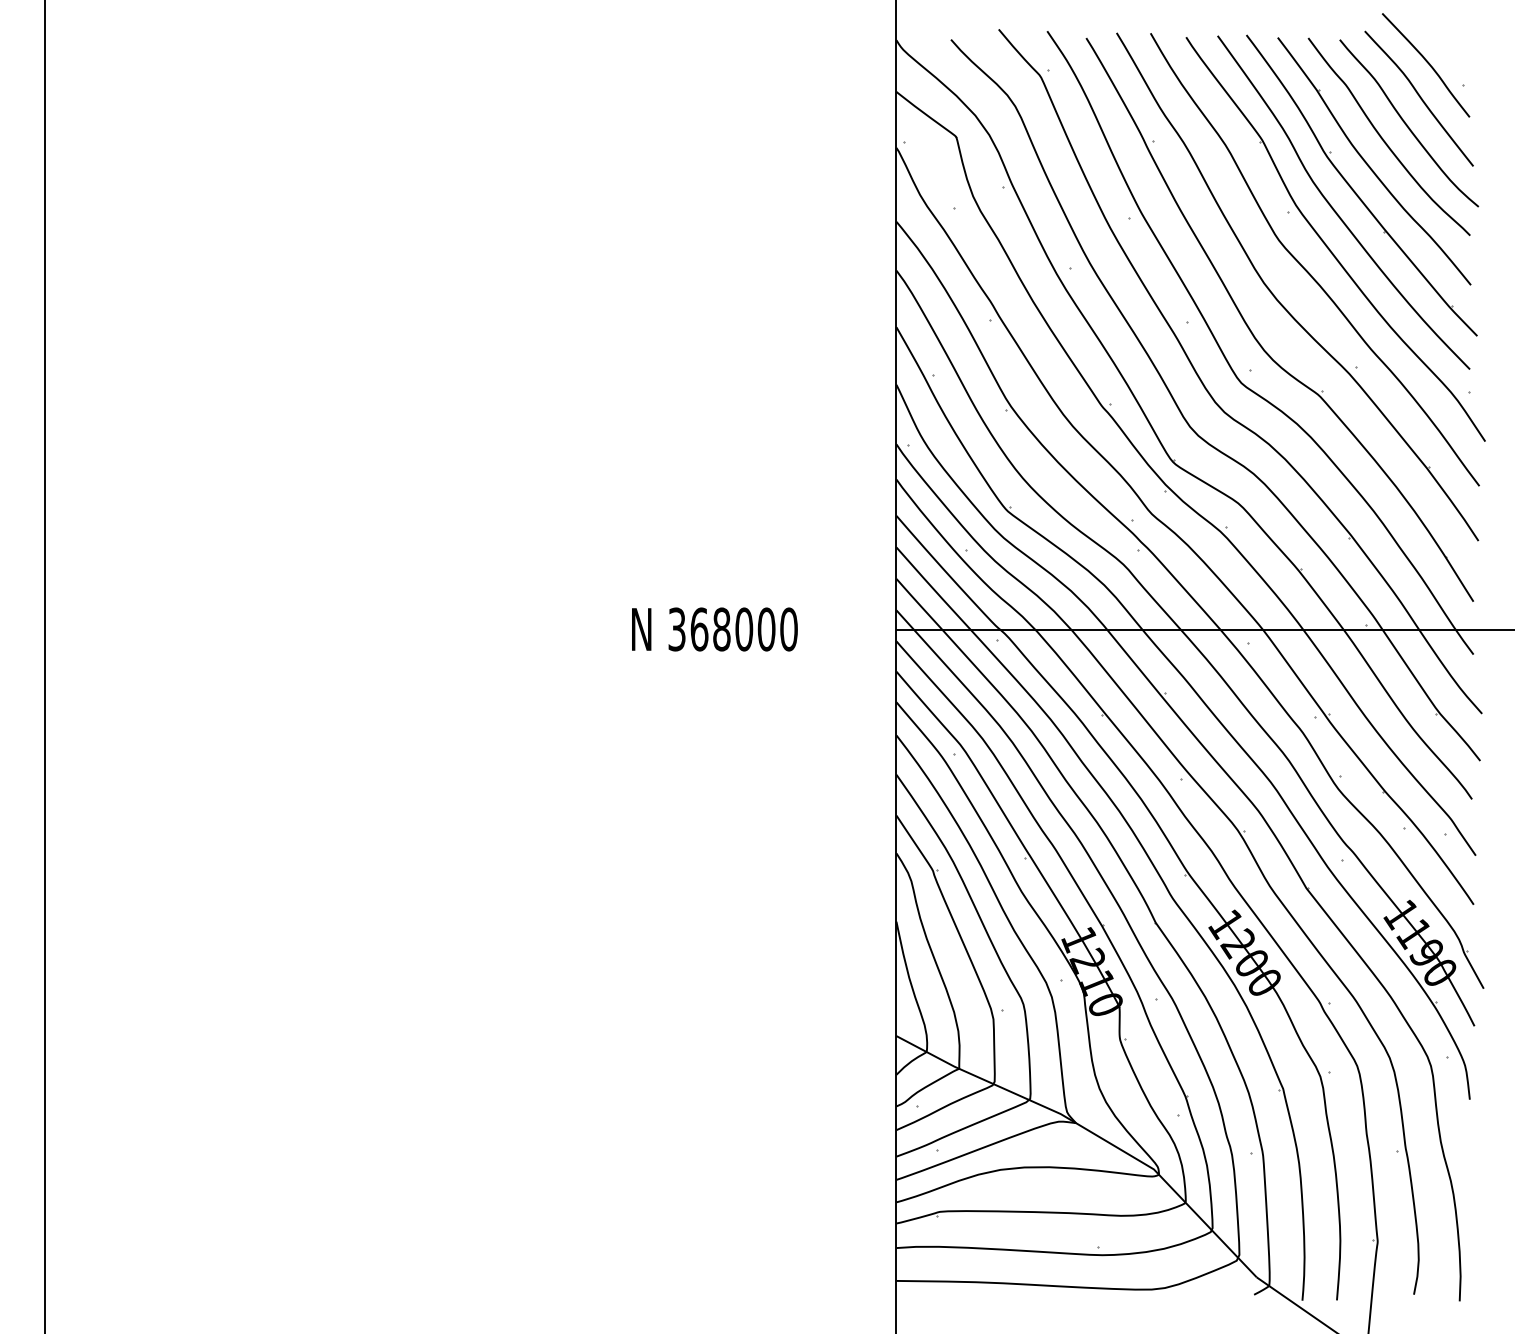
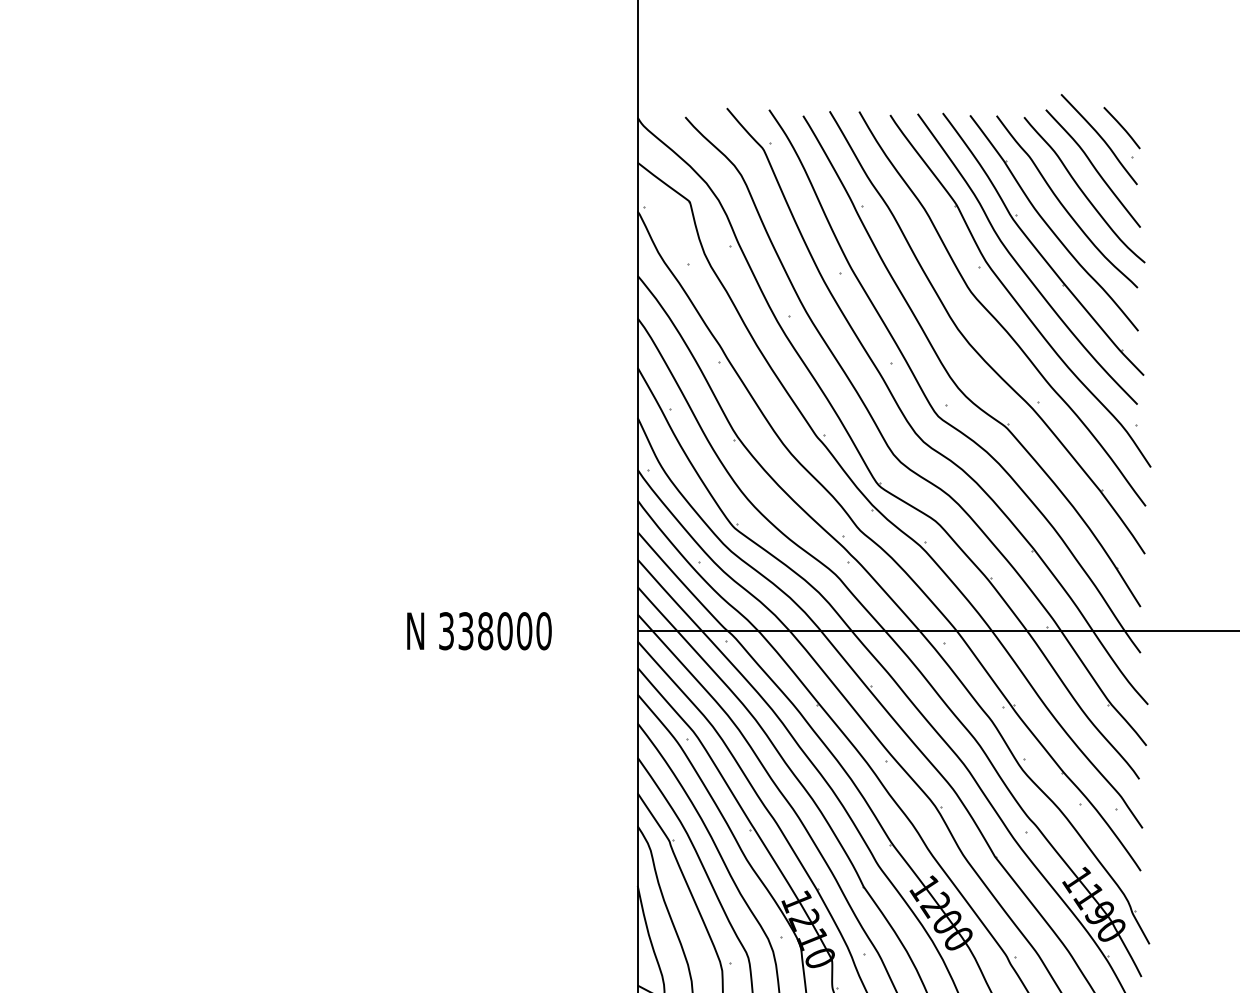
curve: (1452, 52) -> (1122, 128), added
text: (699, 629) -> (466, 631), 368000 -> 338000

